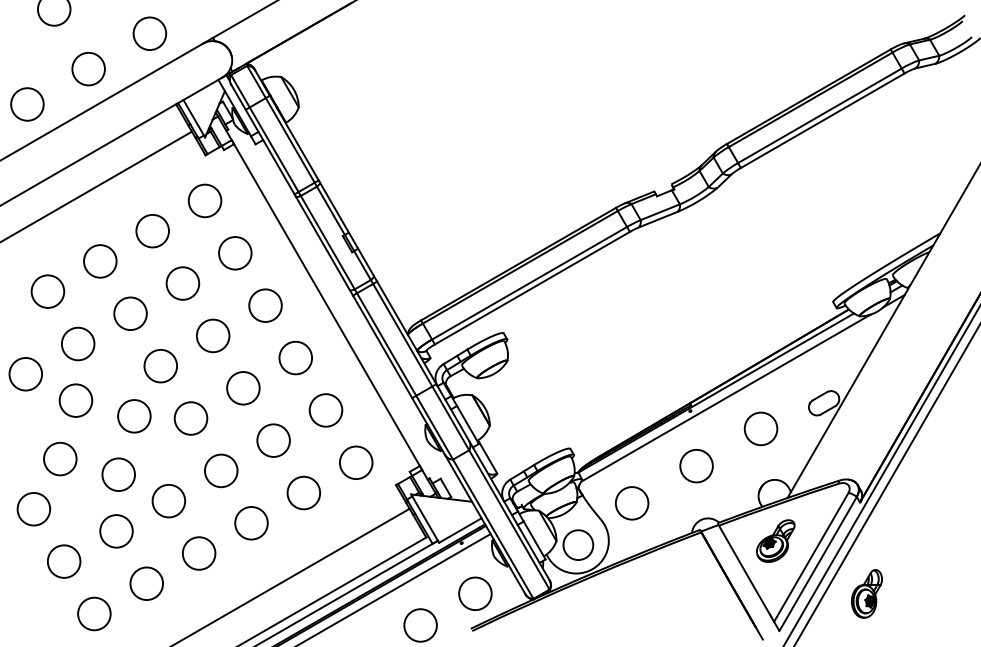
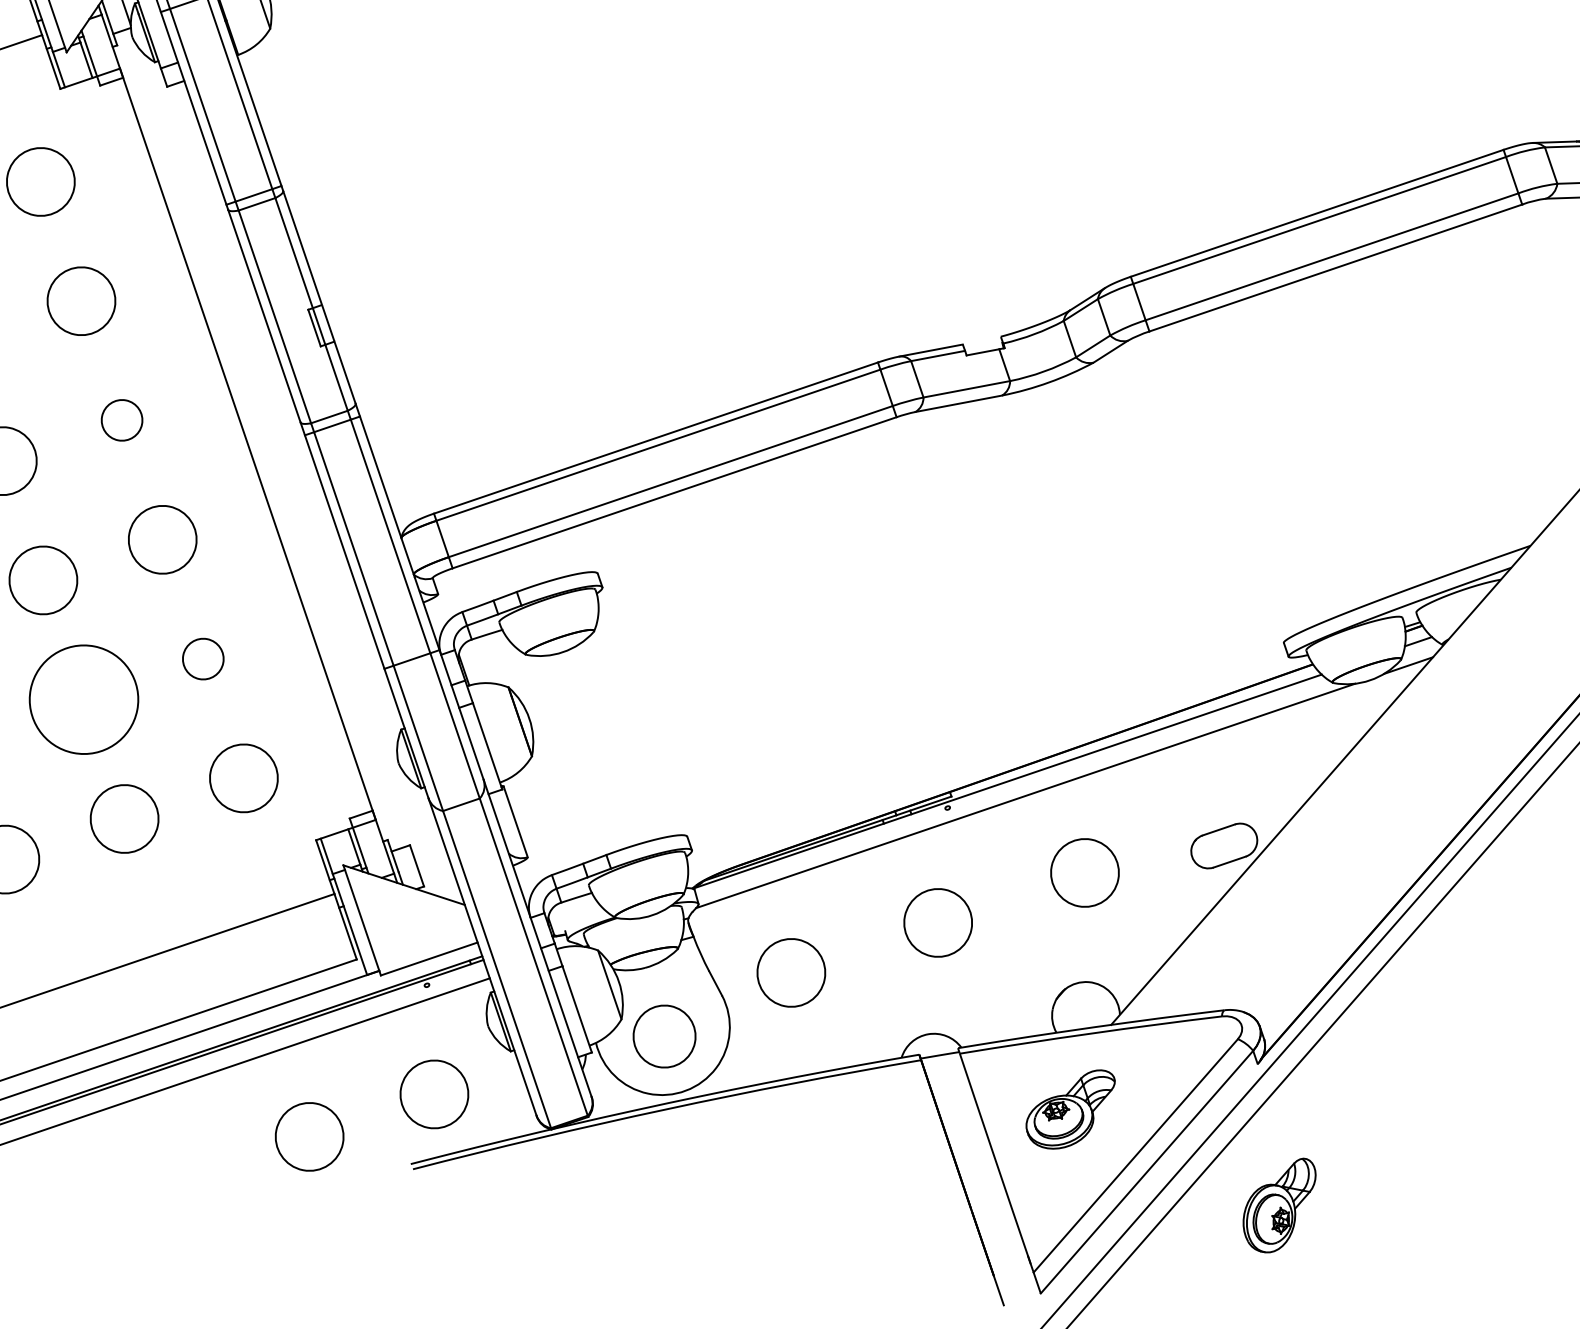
circle: (265, 305) -> (122, 420), size x0.6
circle: (325, 410) -> (202, 659), size x0.6
circle: (273, 440) -> (83, 699), size x1.6
part: (866, 593) -> (1277, 1203), moved

